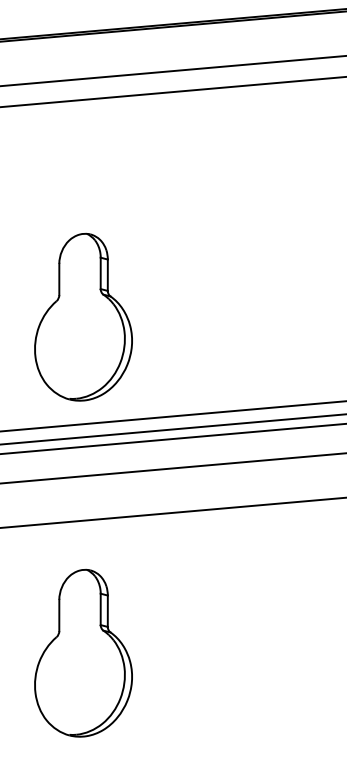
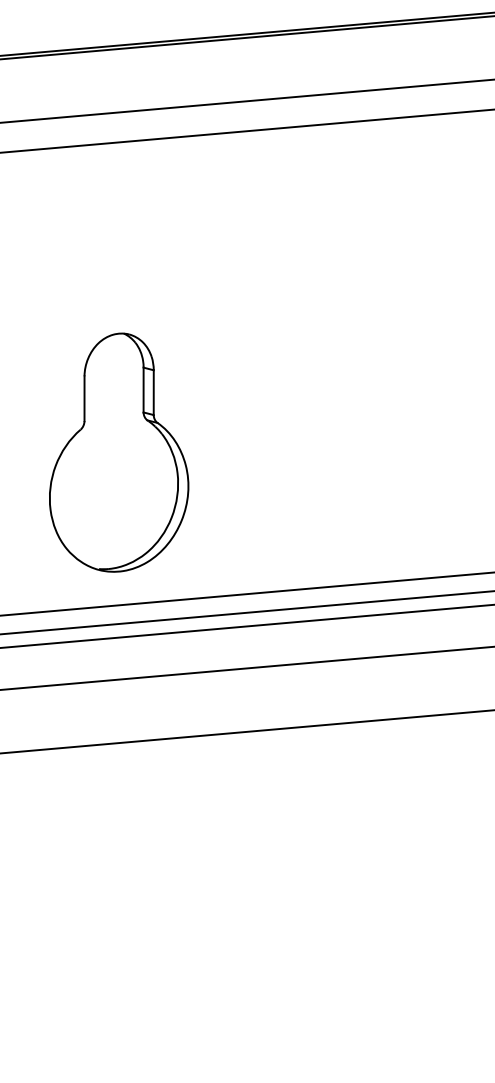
part: (83, 652) -> (119, 931), removed

